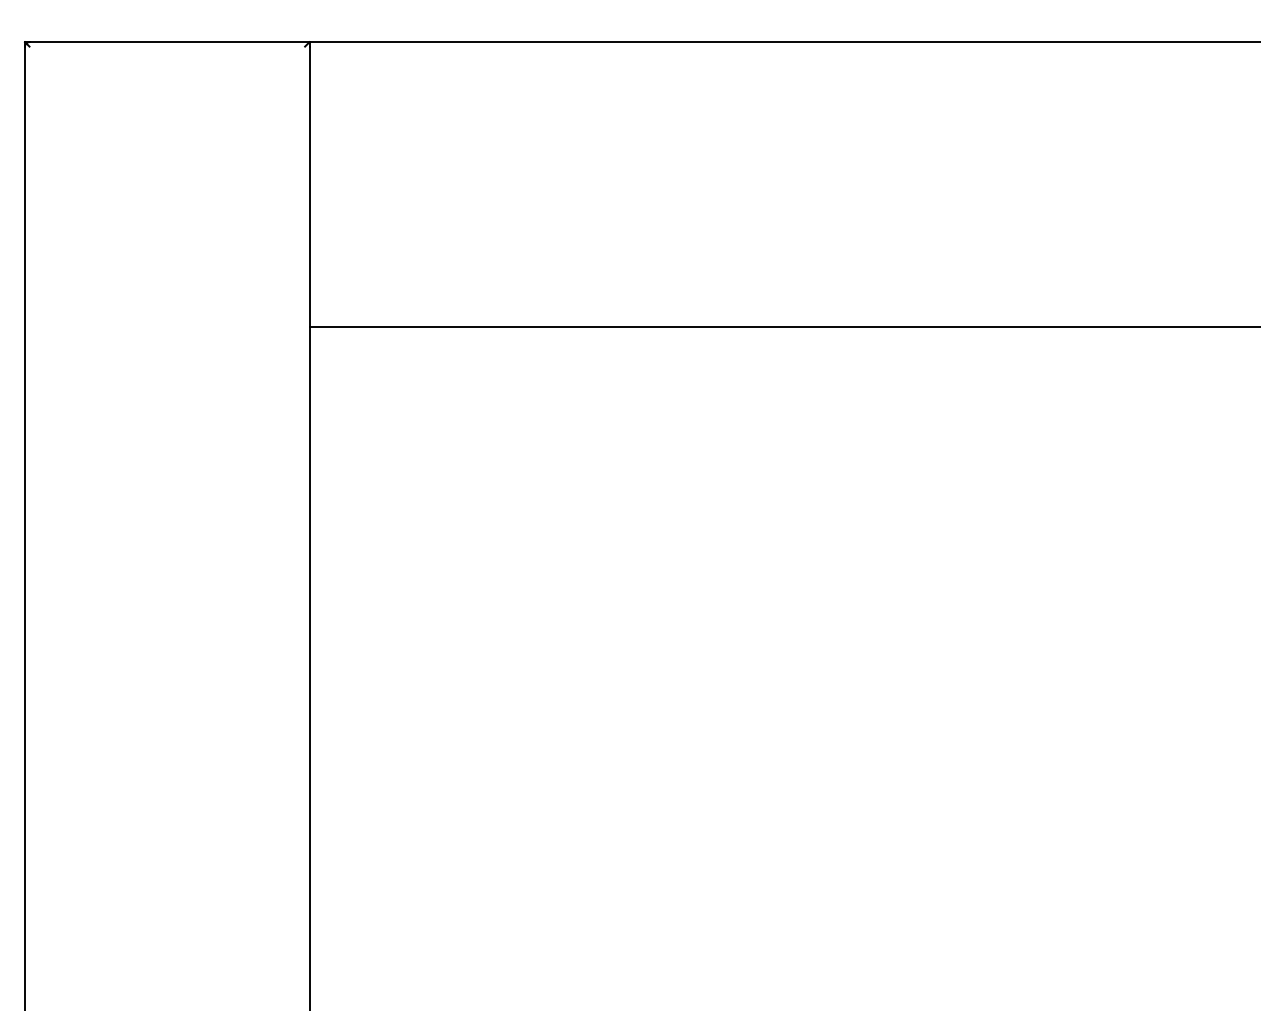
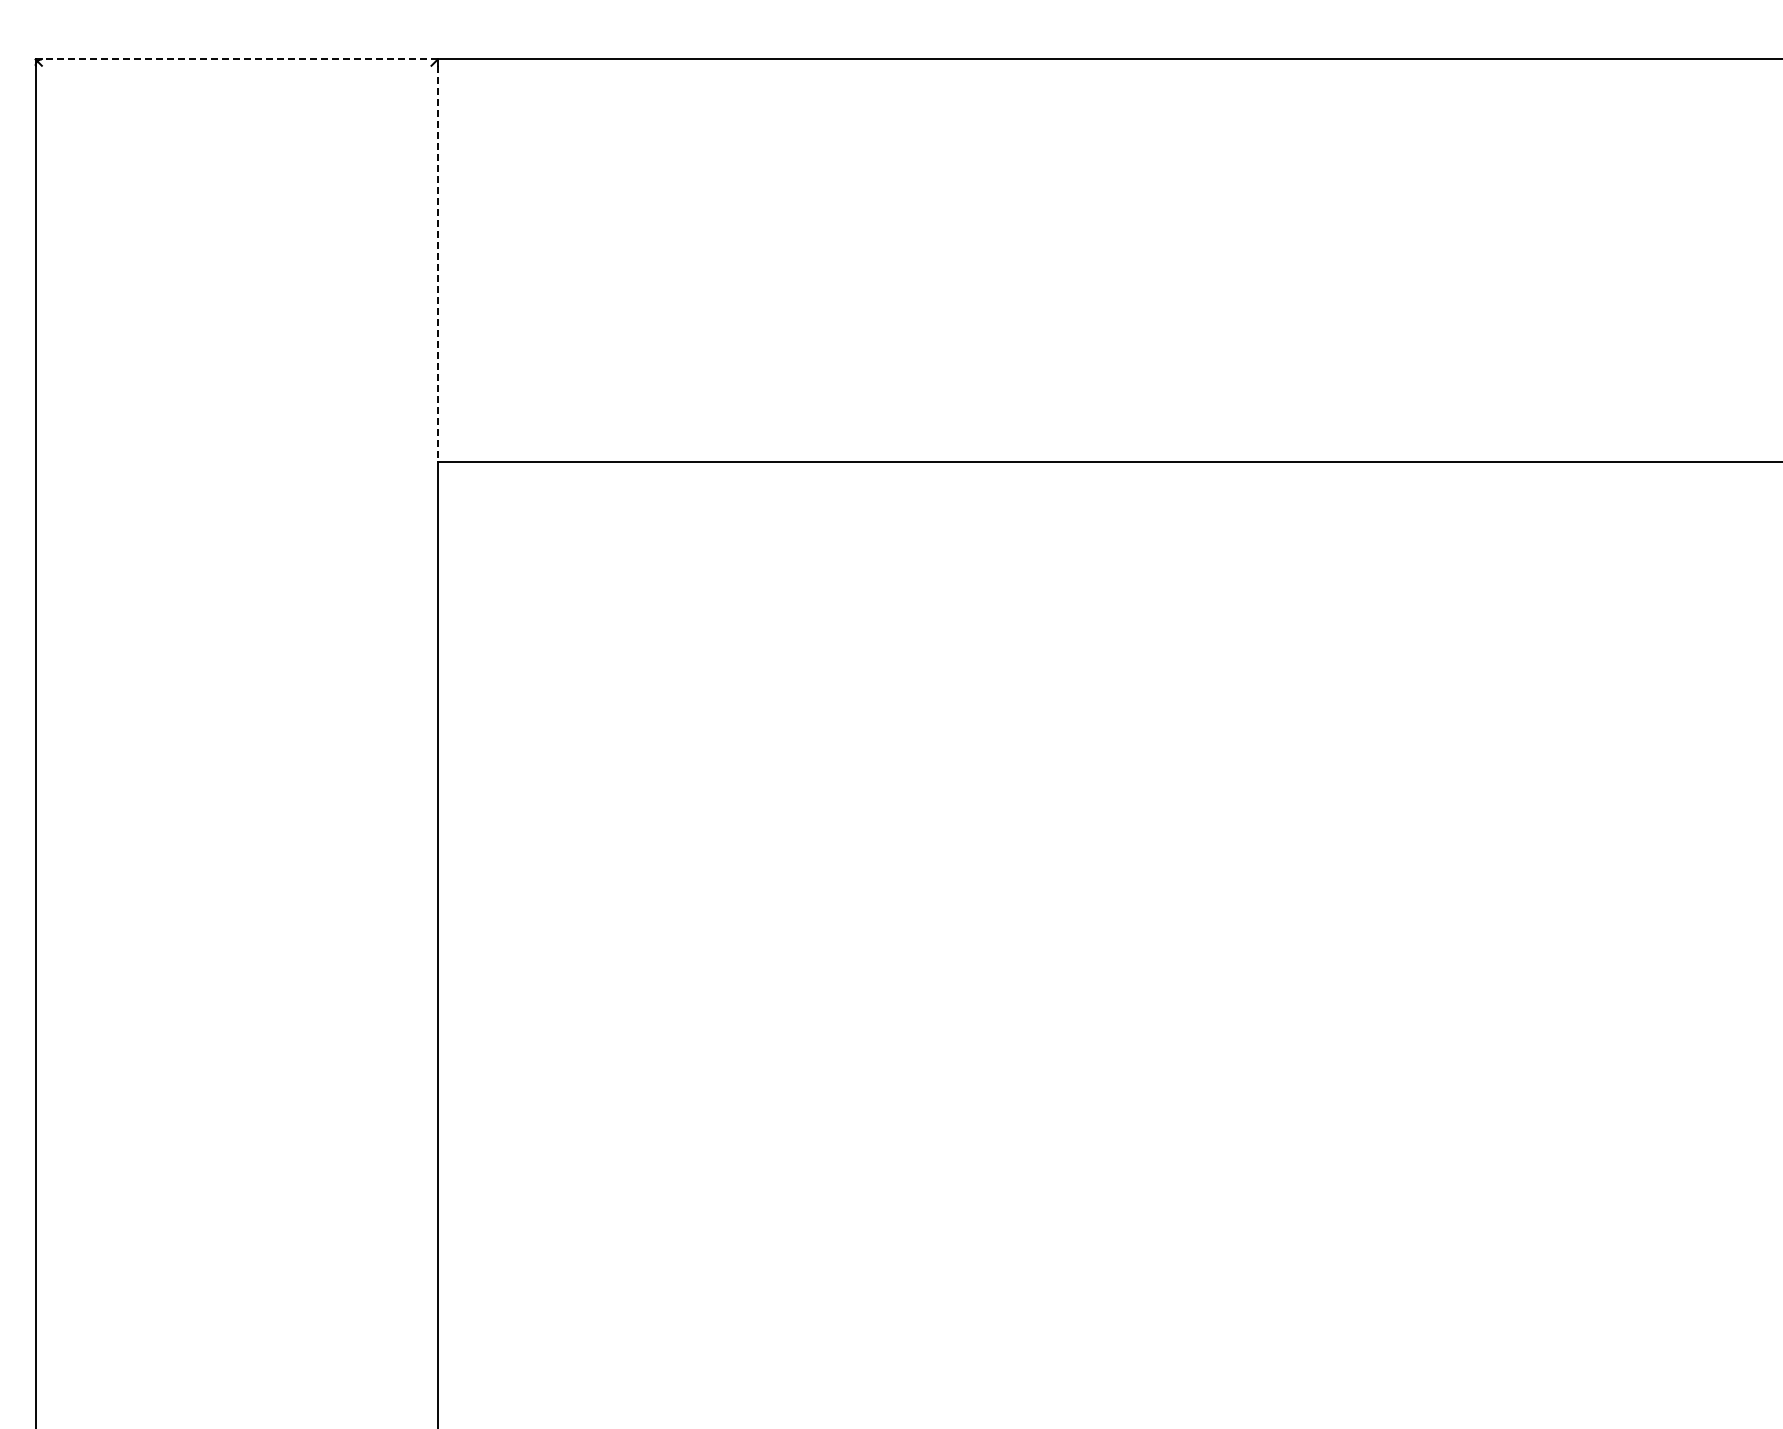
line: (169, 42) -> (239, 59), solid -> dashed
line: (309, 186) -> (437, 263), solid -> dashed

